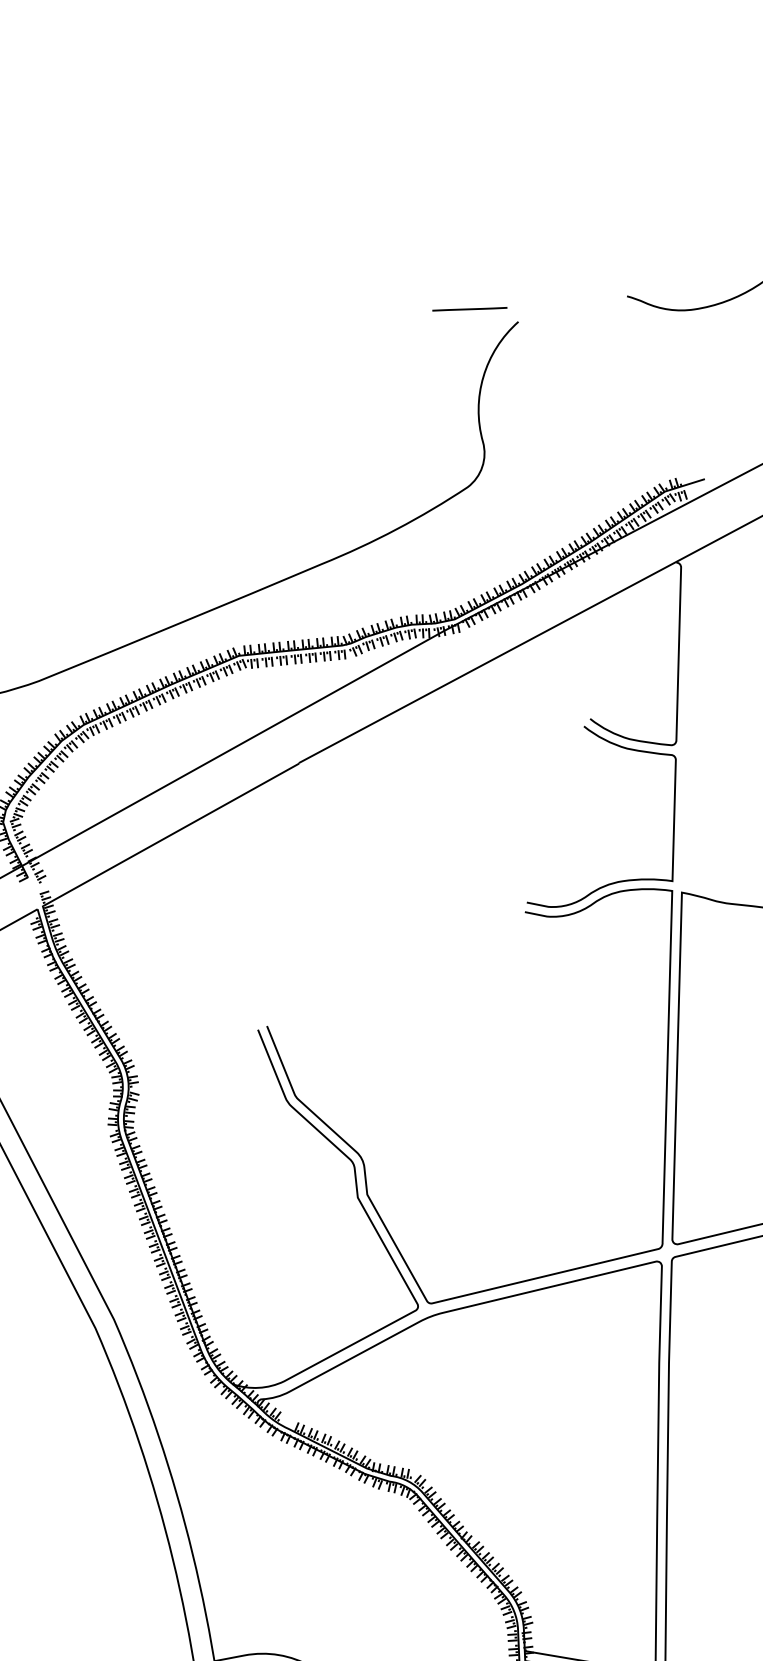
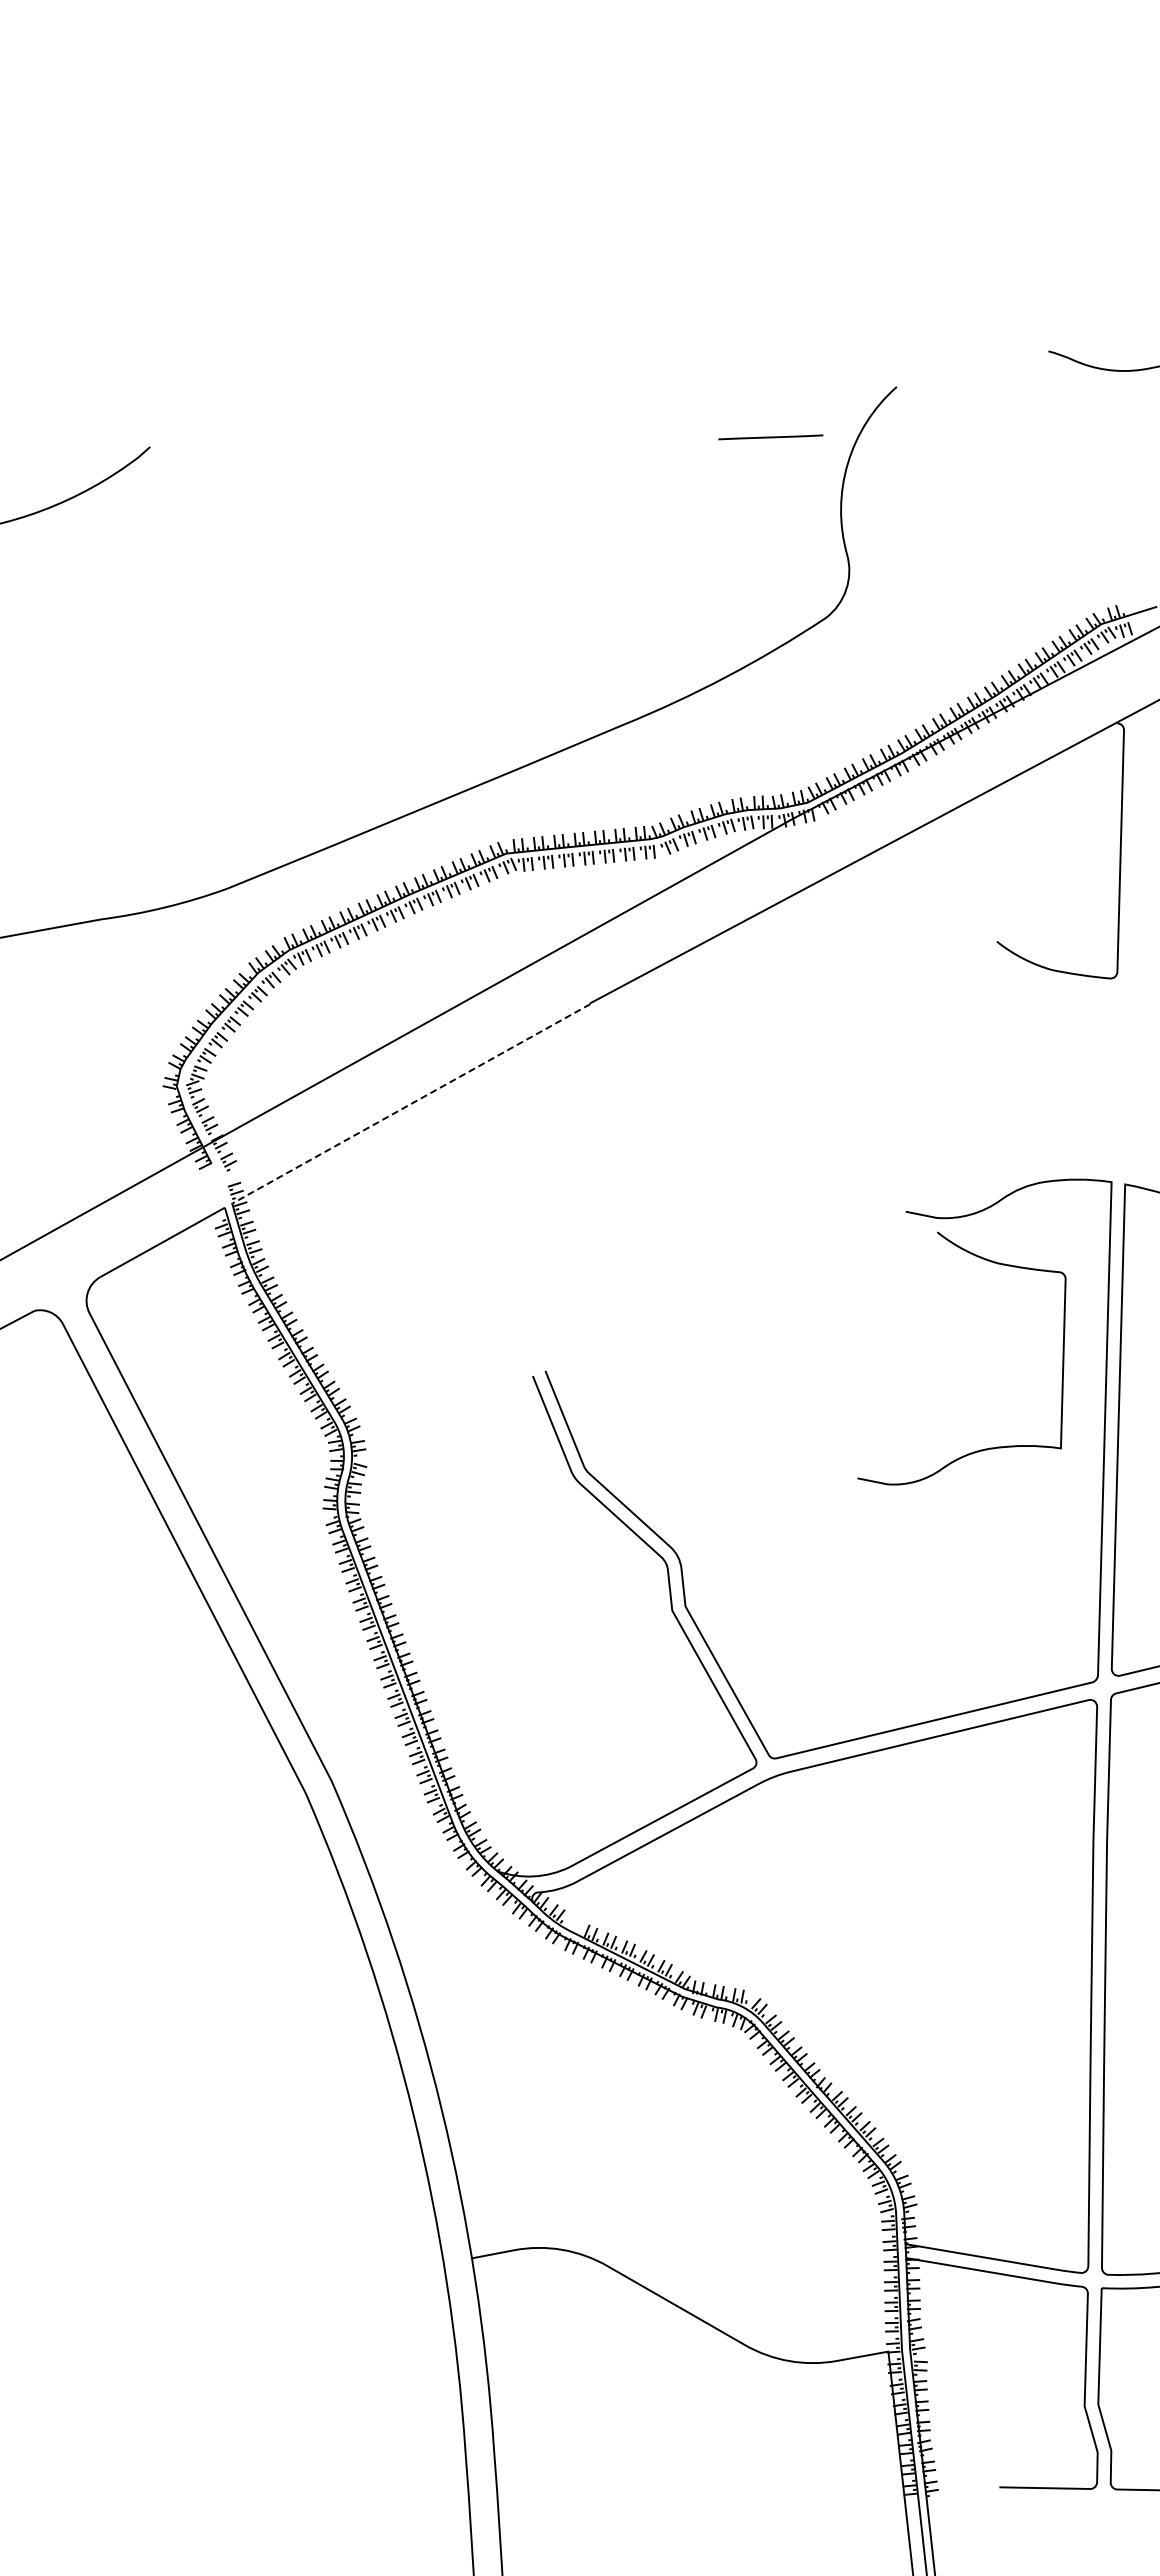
line: (469, 309) -> (770, 437), moved
line: (170, 835) -> (410, 1104), solid -> dashed
curve: (614, 881) -> (980, 1449), moved

